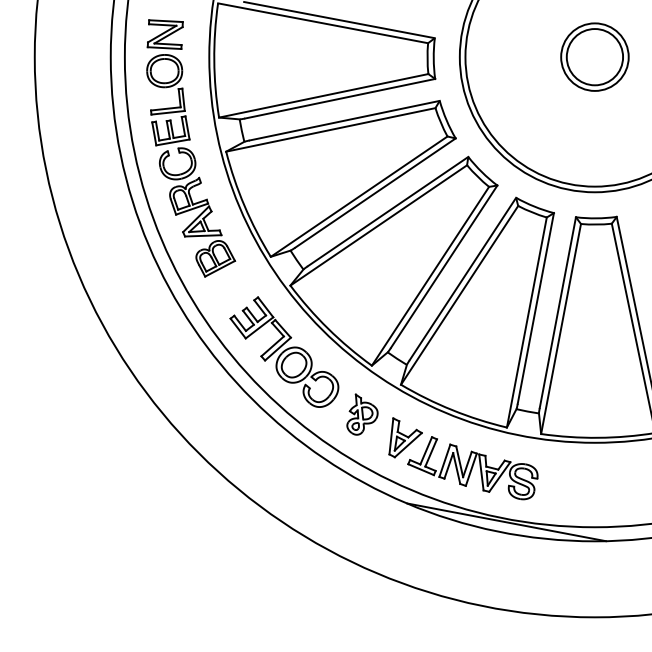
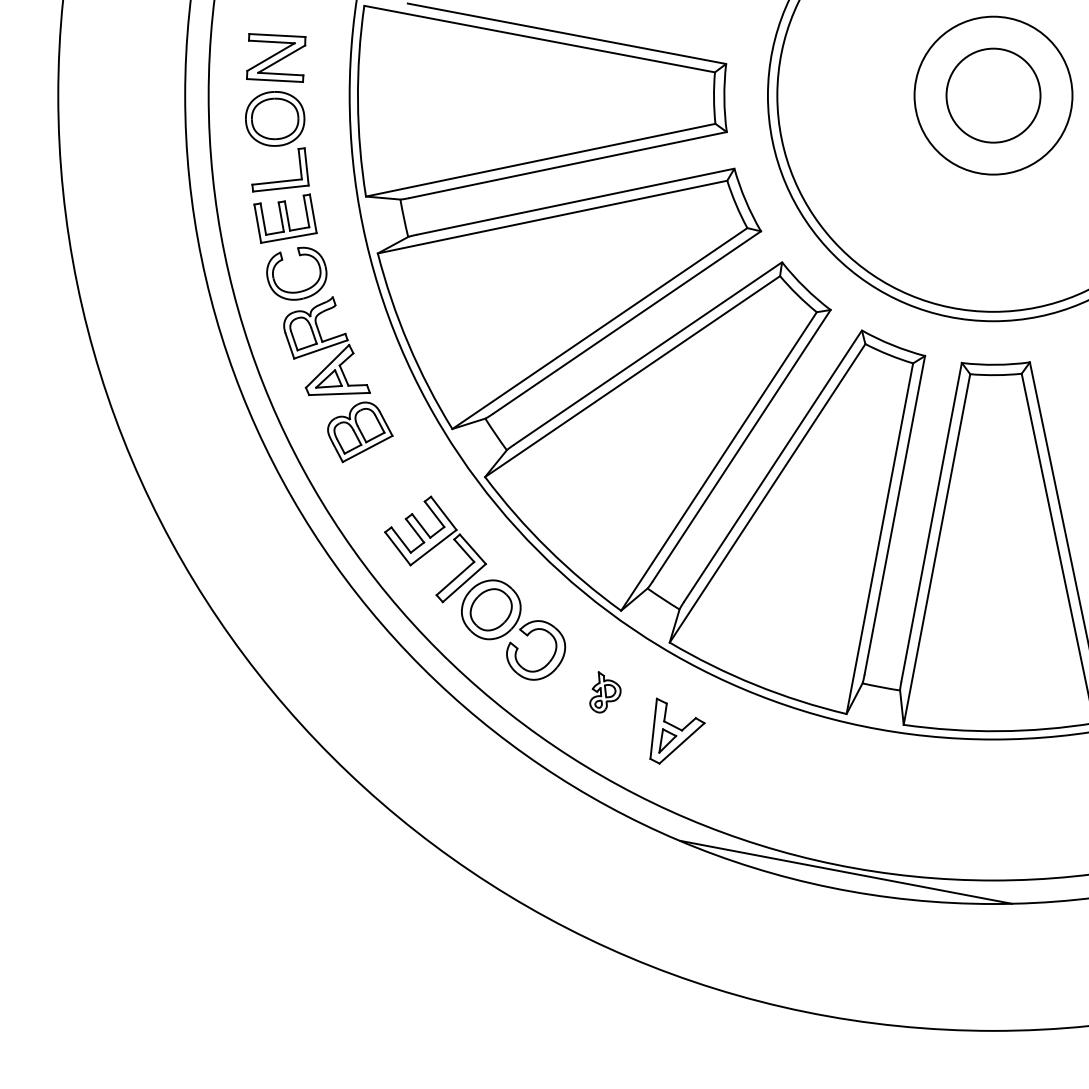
circle: (594, 56) -> (992, 94), size x1.4
part: (362, 414) -> (605, 692), size x0.6
part: (472, 468) -> (789, 782), removed

